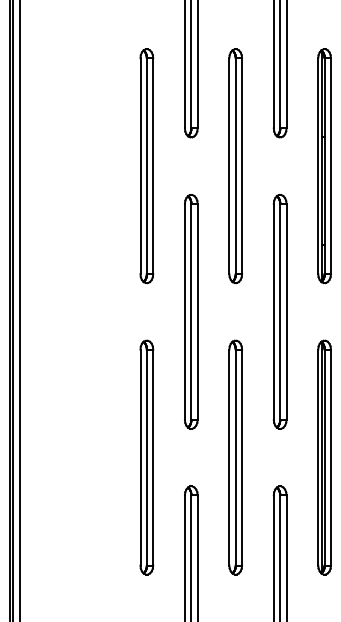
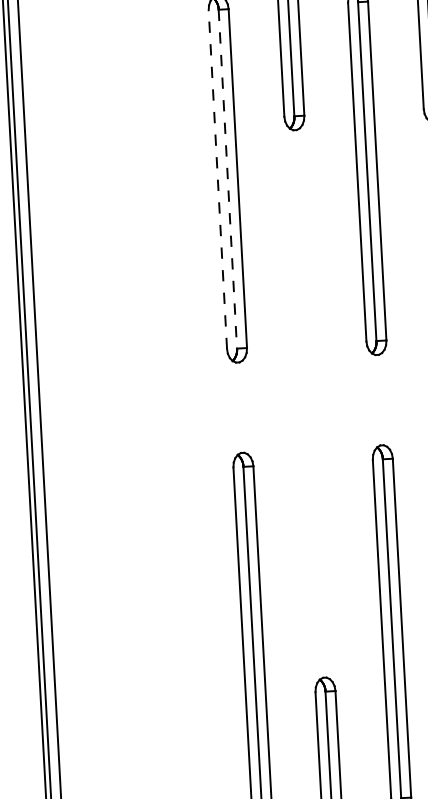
line: (140, 165) -> (217, 178), solid -> dashed
line: (146, 166) -> (227, 179), solid -> dashed
part: (191, 311) -> (310, 403), removed

